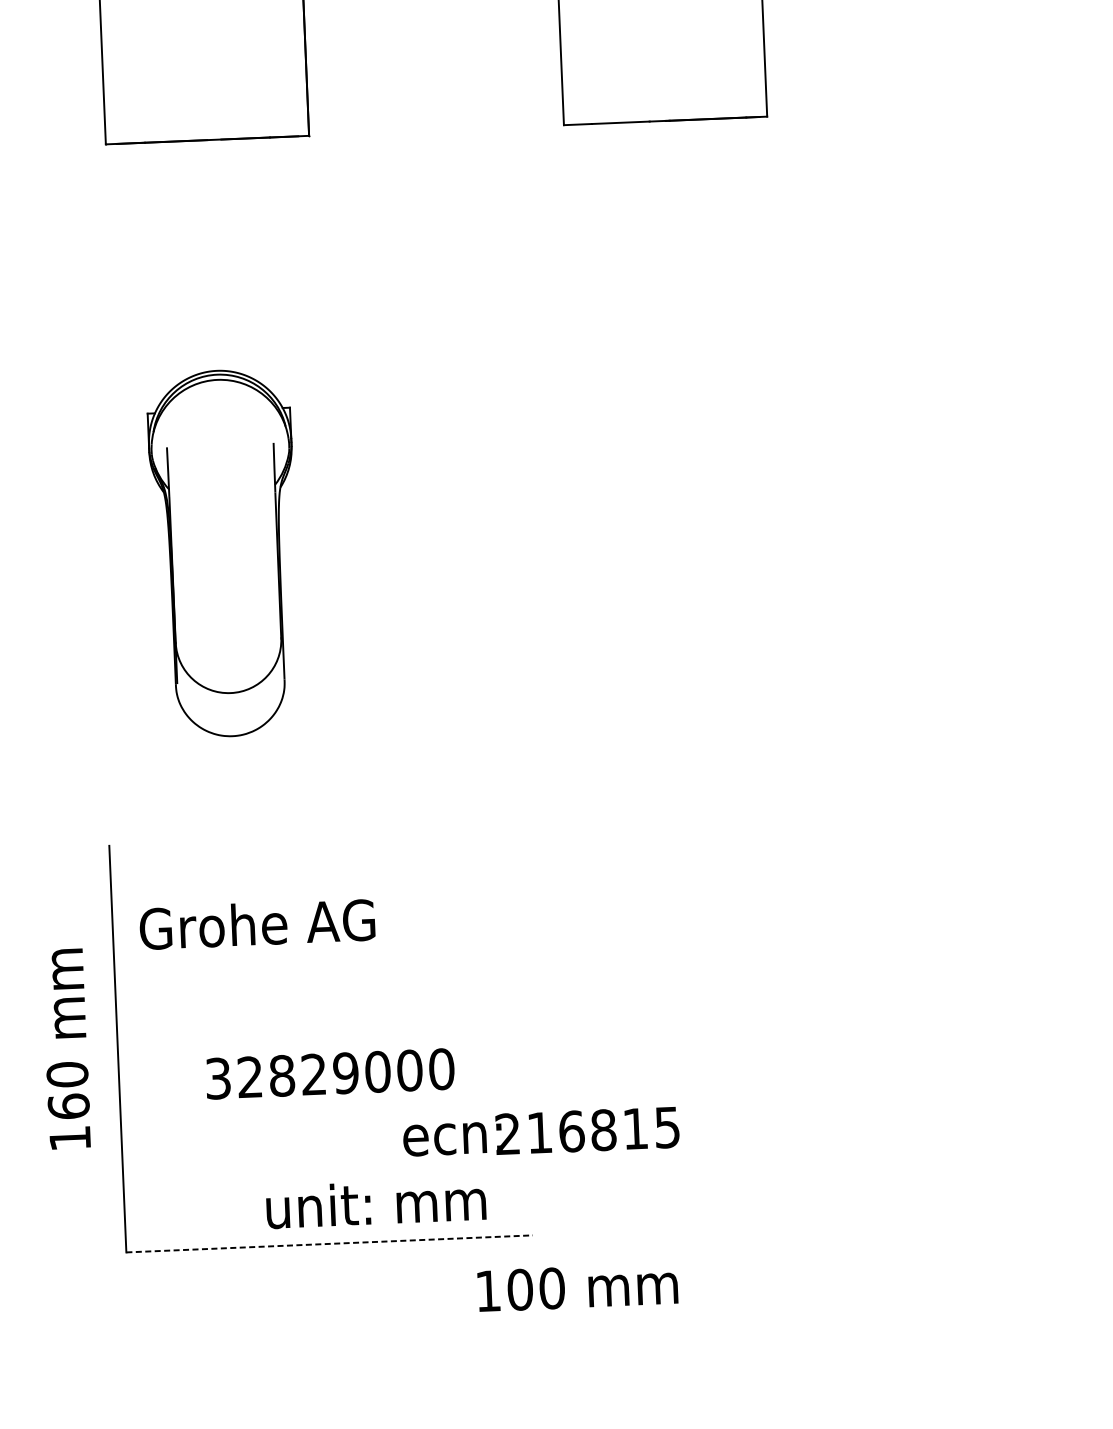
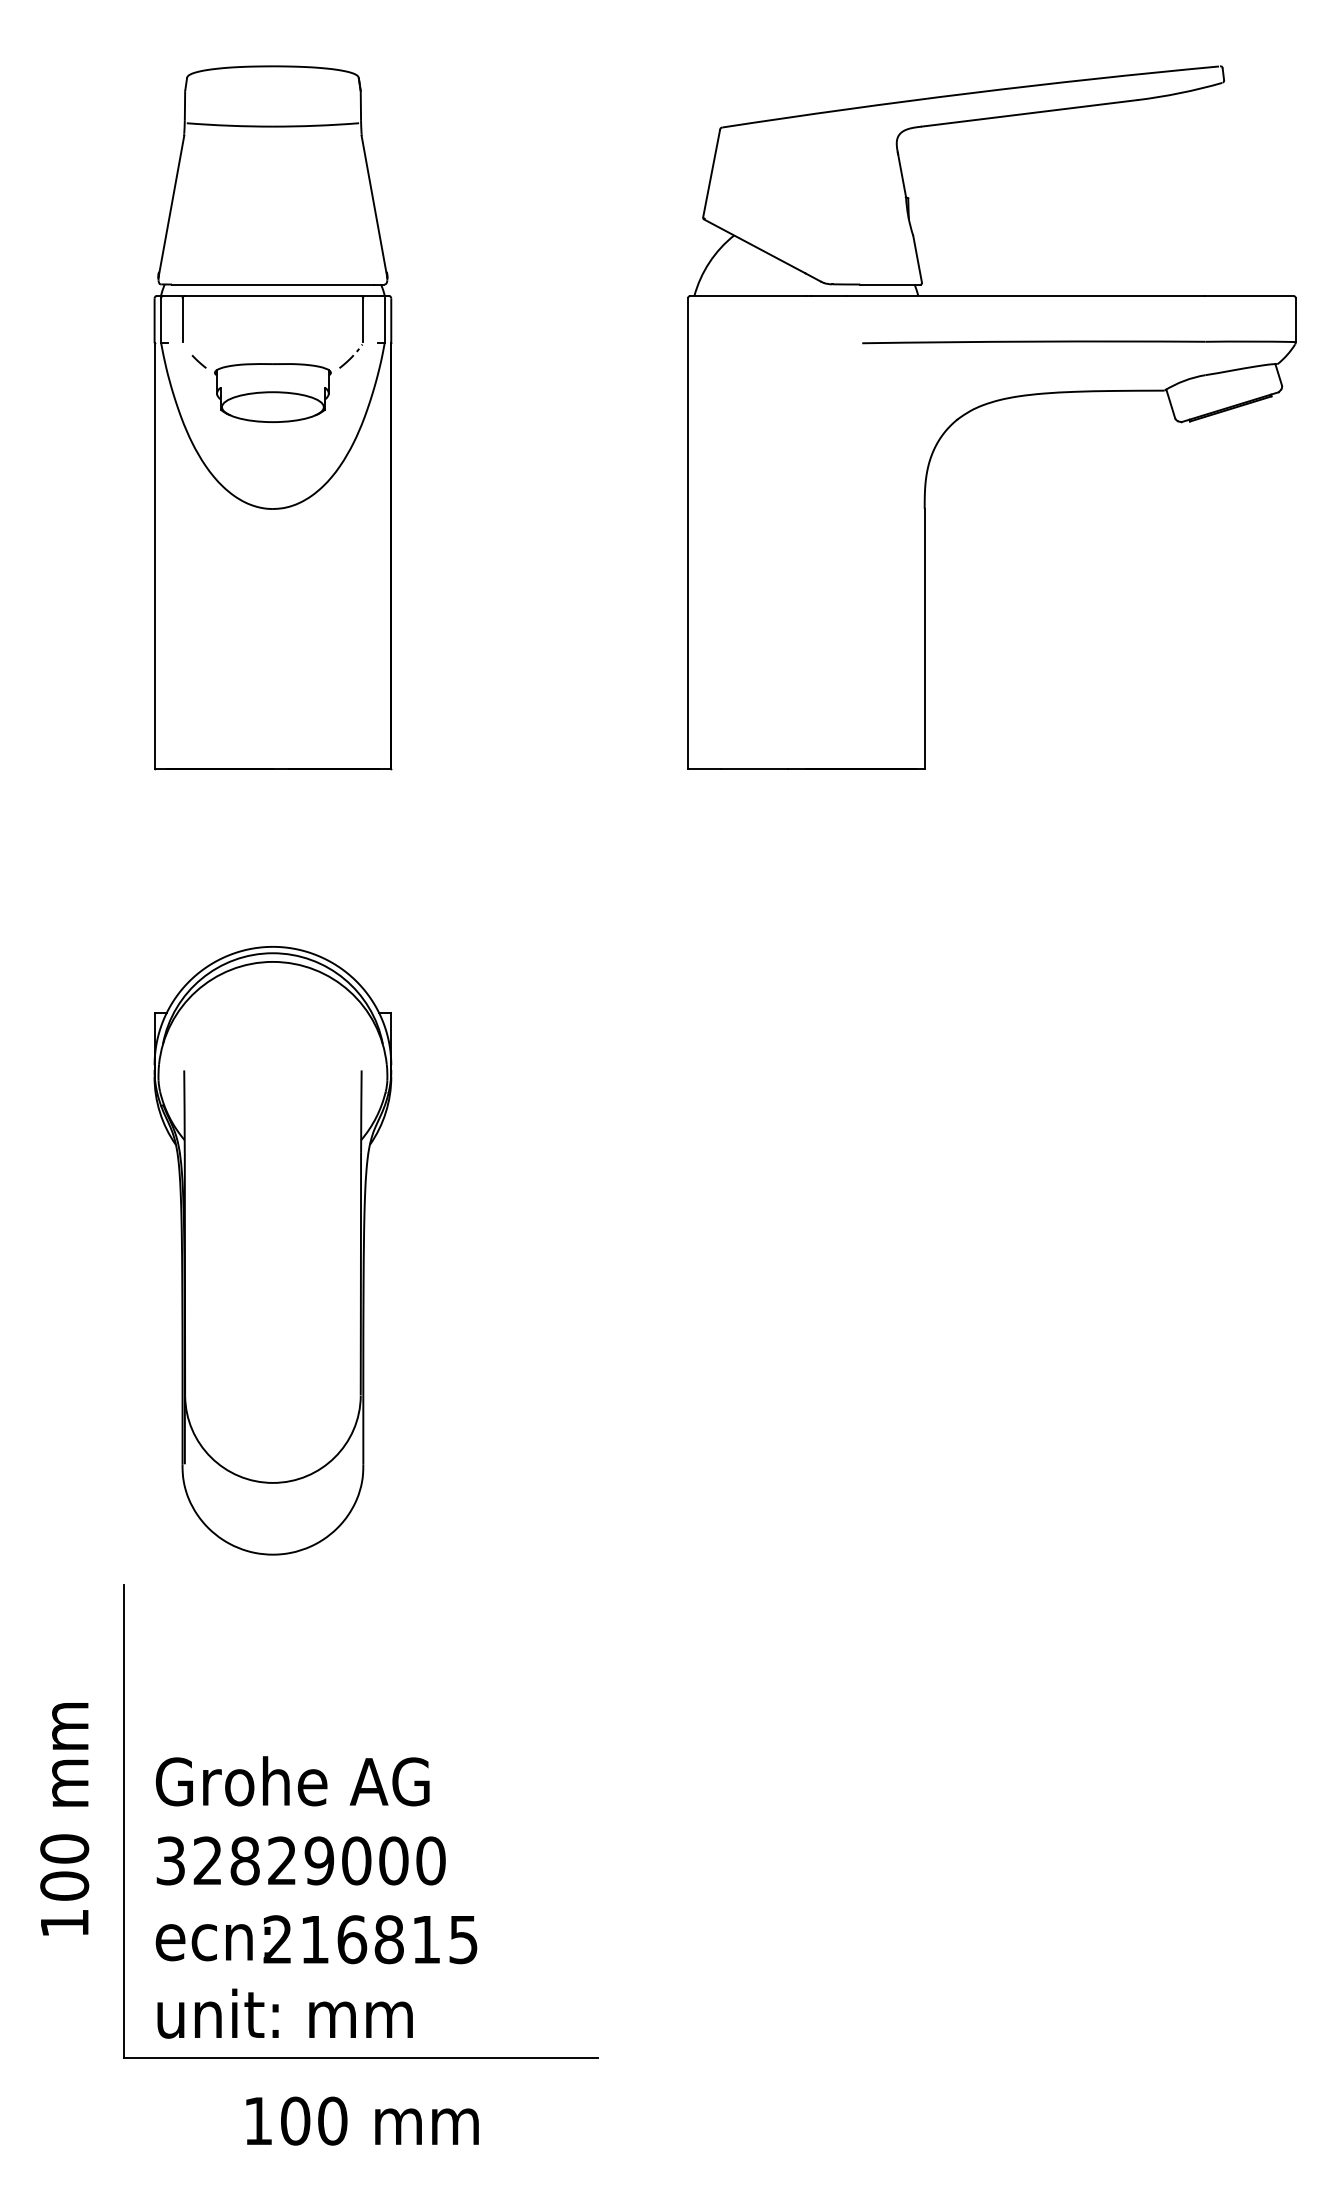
part: (224, 553) -> (272, 1250), size x1.43
text: (257, 924) -> (292, 1781), moved
text: (329, 1073) -> (300, 1860), moved
text: (68, 1106) -> (64, 1885), 160 -> 100
text: (541, 1132) -> (316, 1939), moved
text: (375, 1203) -> (284, 2013), moved
line: (329, 1243) -> (361, 2058), dashed -> solid
text: (577, 1286) -> (362, 2120), moved

